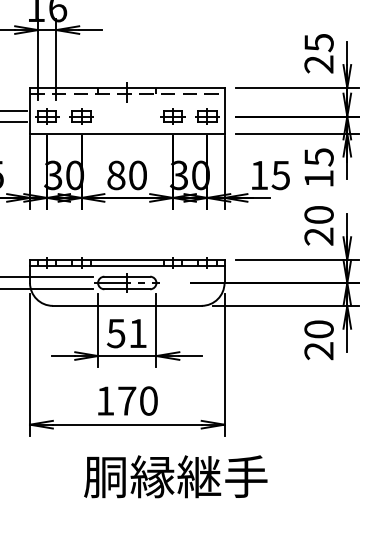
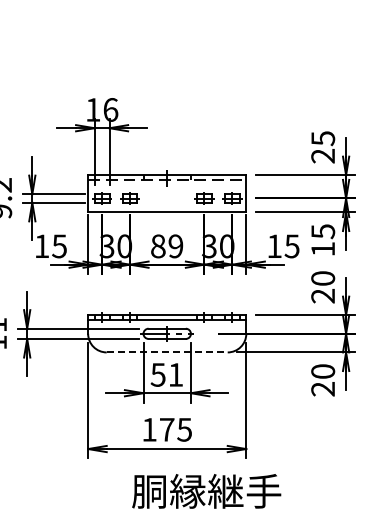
text: (137, 175) -> (175, 246), 80 -> 89
line: (127, 305) -> (167, 352), solid -> dashed
text: (148, 400) -> (184, 429), 170 -> 175

